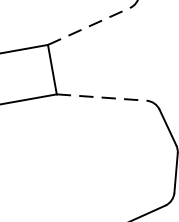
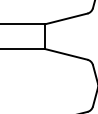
line: (89, 25) -> (66, 18), dashed -> solid
line: (102, 97) -> (66, 54), dashed -> solid

